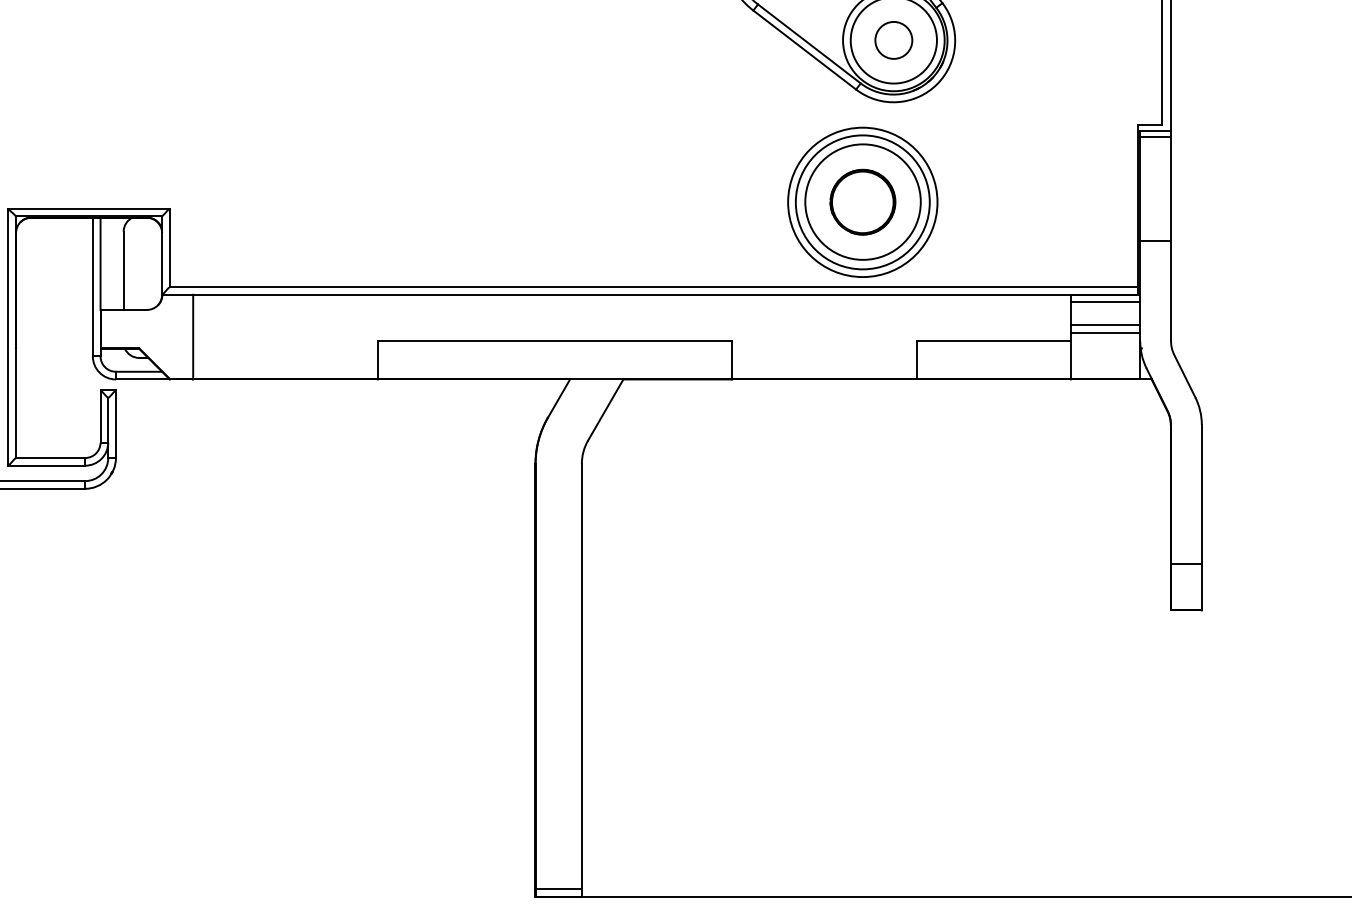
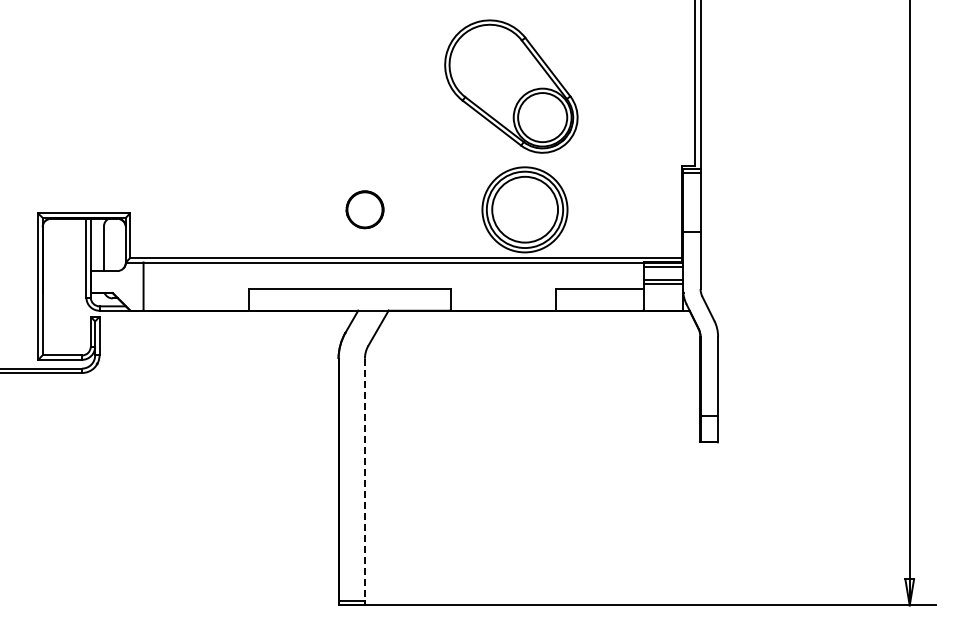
circle: (893, 40) -> (542, 117), removed
part: (861, 201) -> (364, 209), moved
line: (581, 677) -> (364, 480), solid -> dashed

